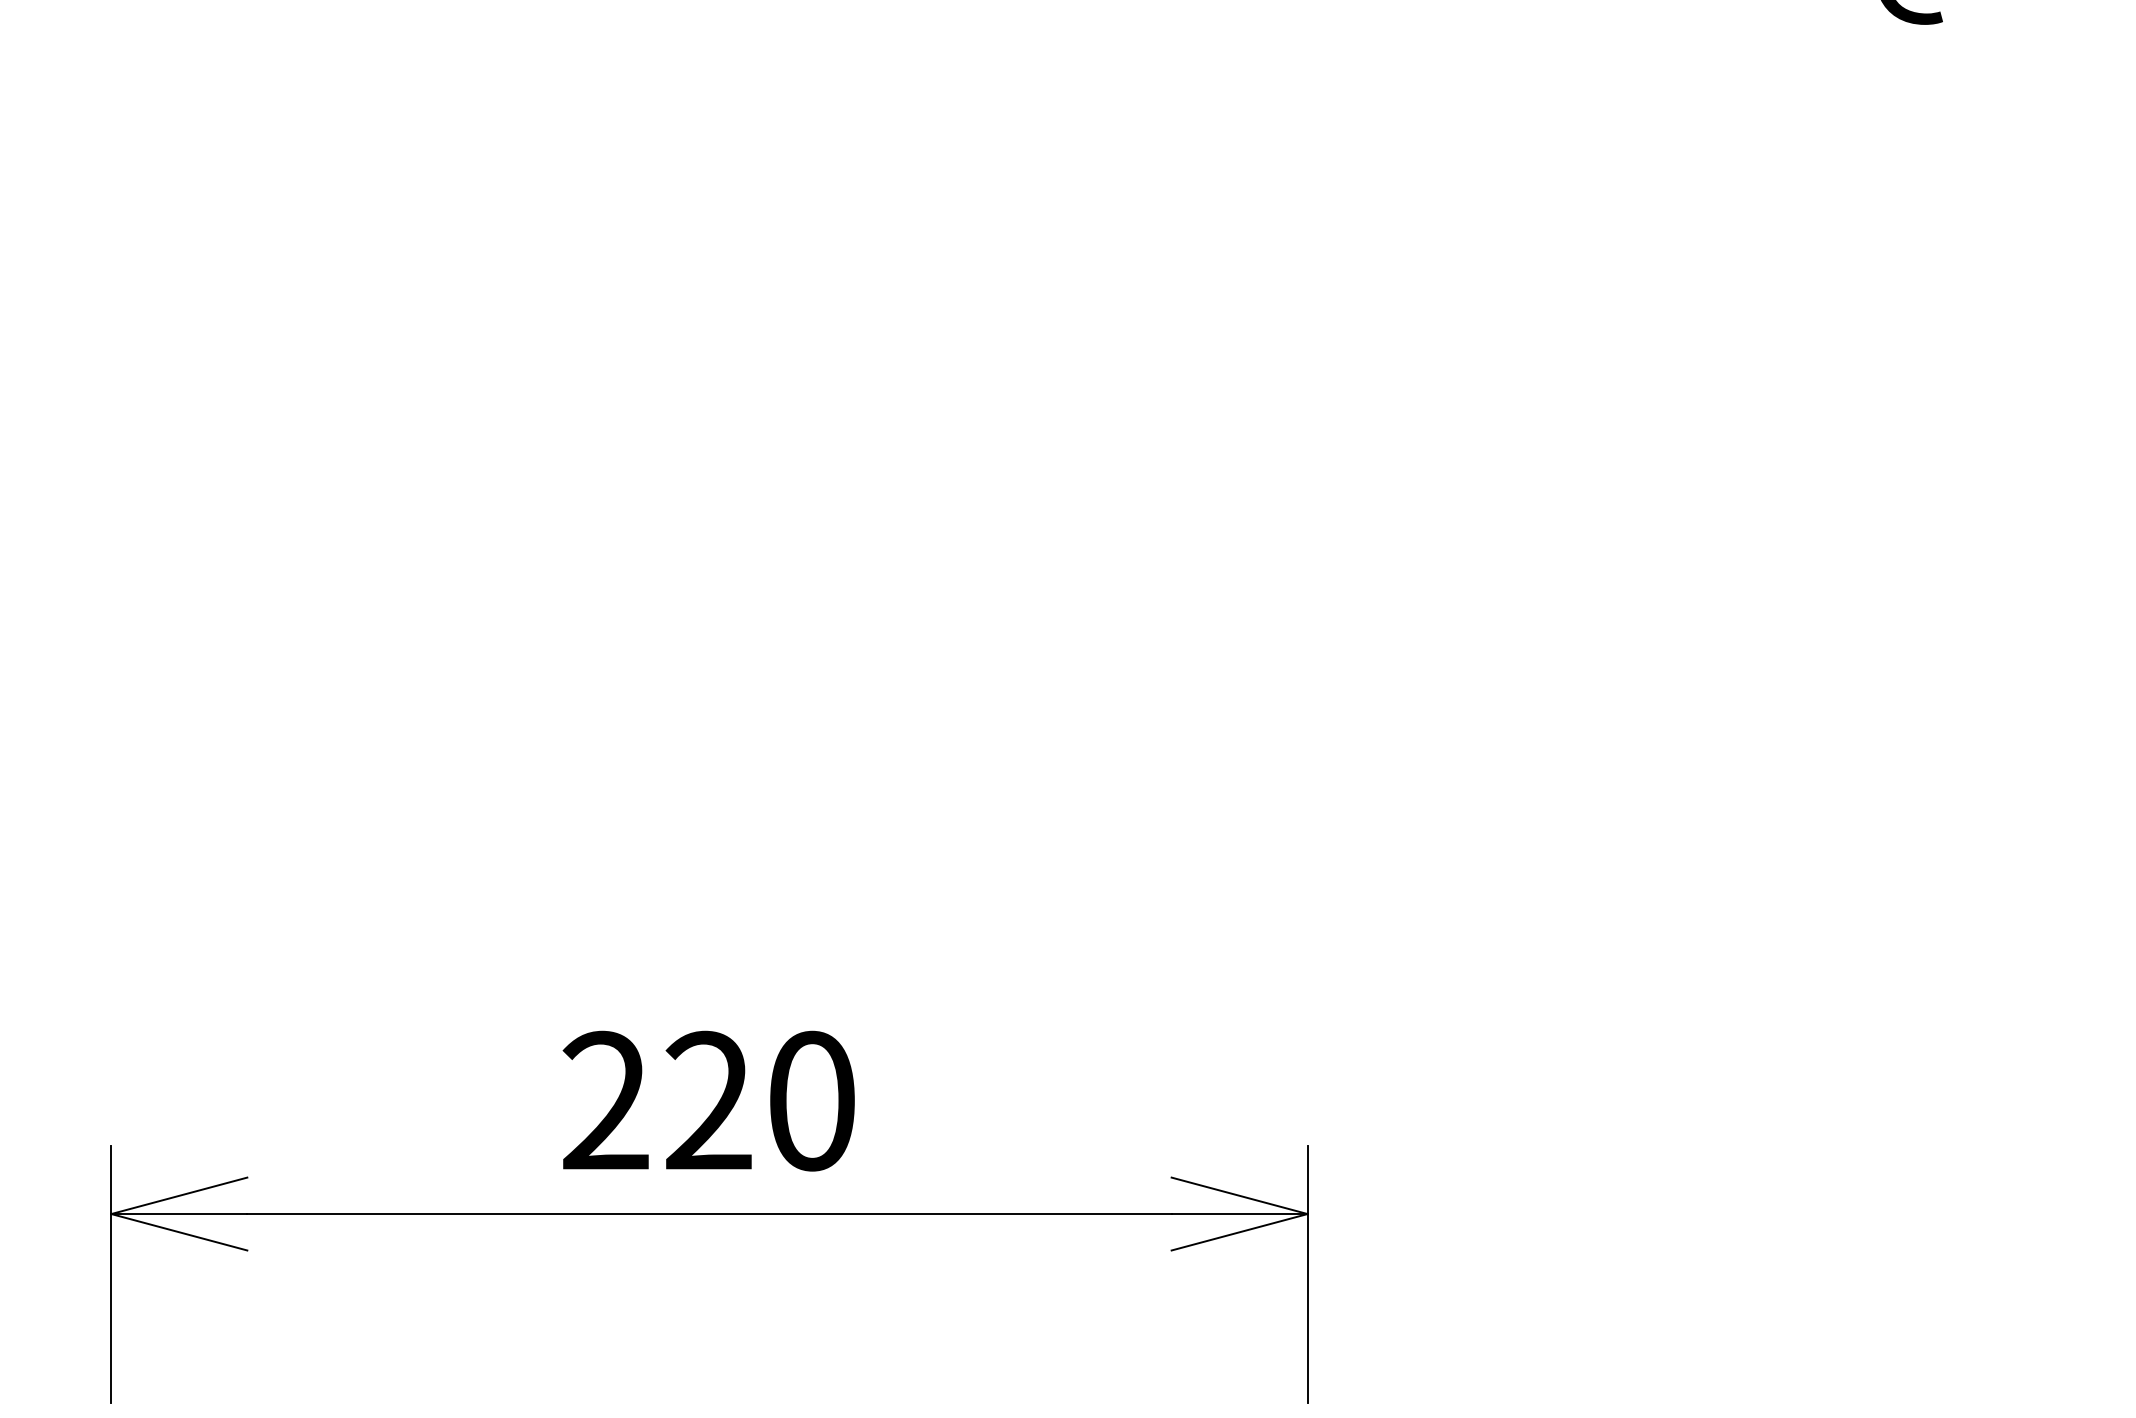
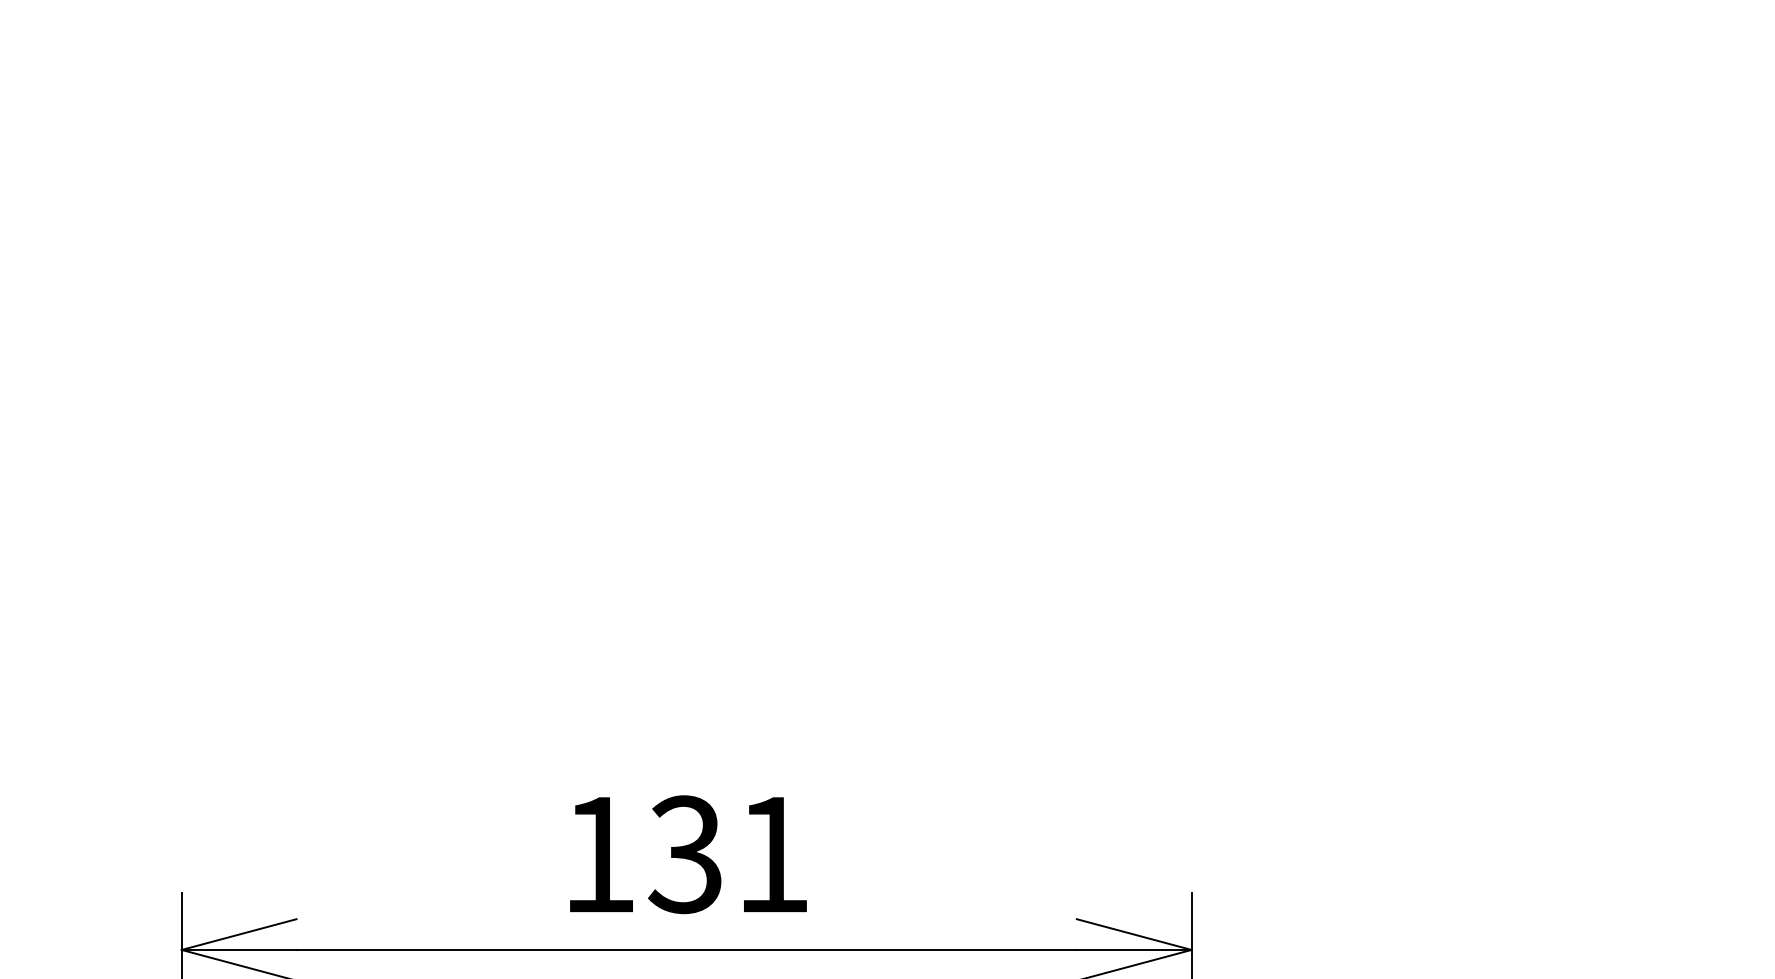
text: (708, 1100) -> (685, 854), 220 -> 131

